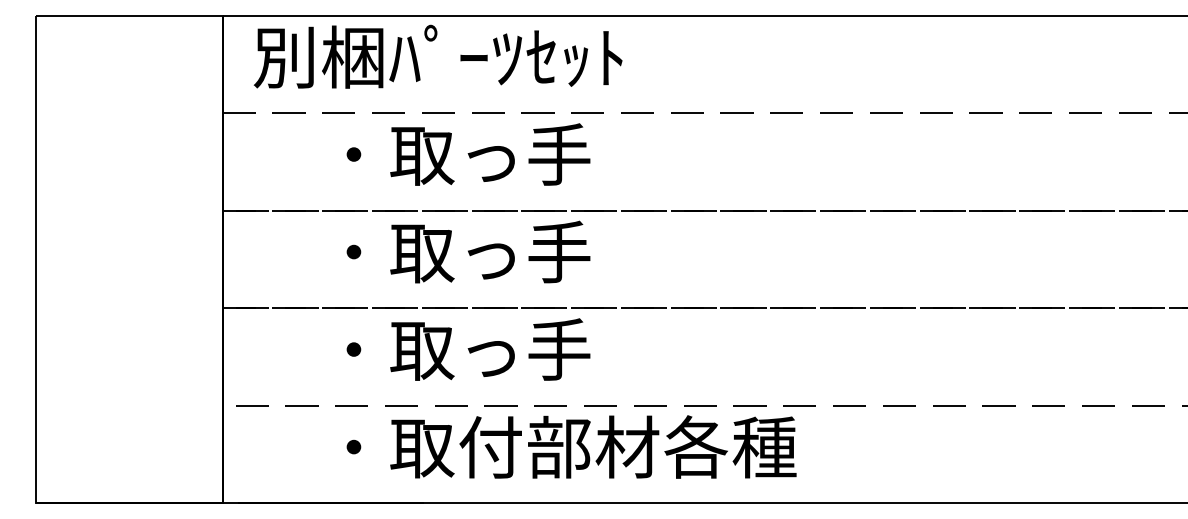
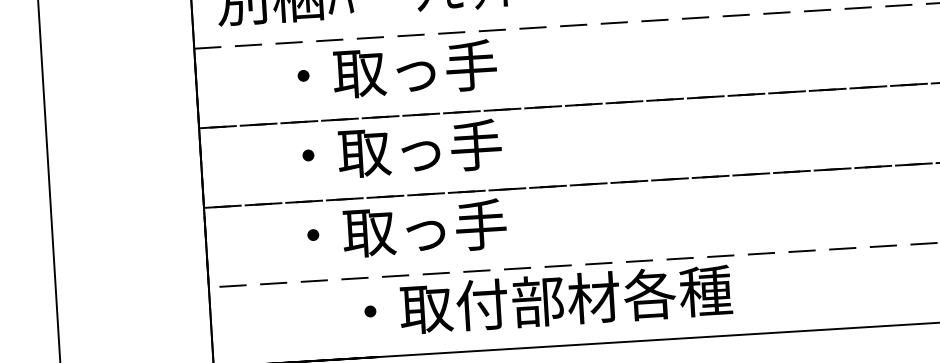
text: (571, 446) -> (548, 300), moved

